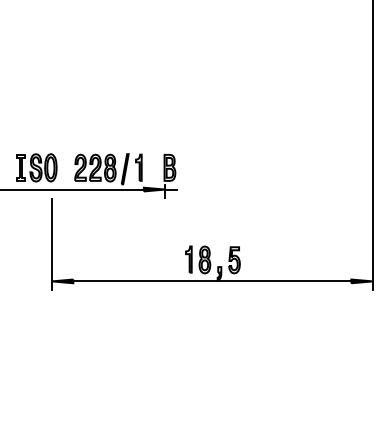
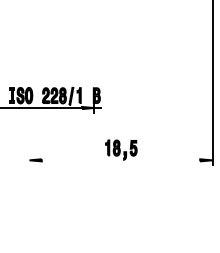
line: (51, 244) -> (29, 139), removed
line: (211, 281) -> (120, 160), removed

